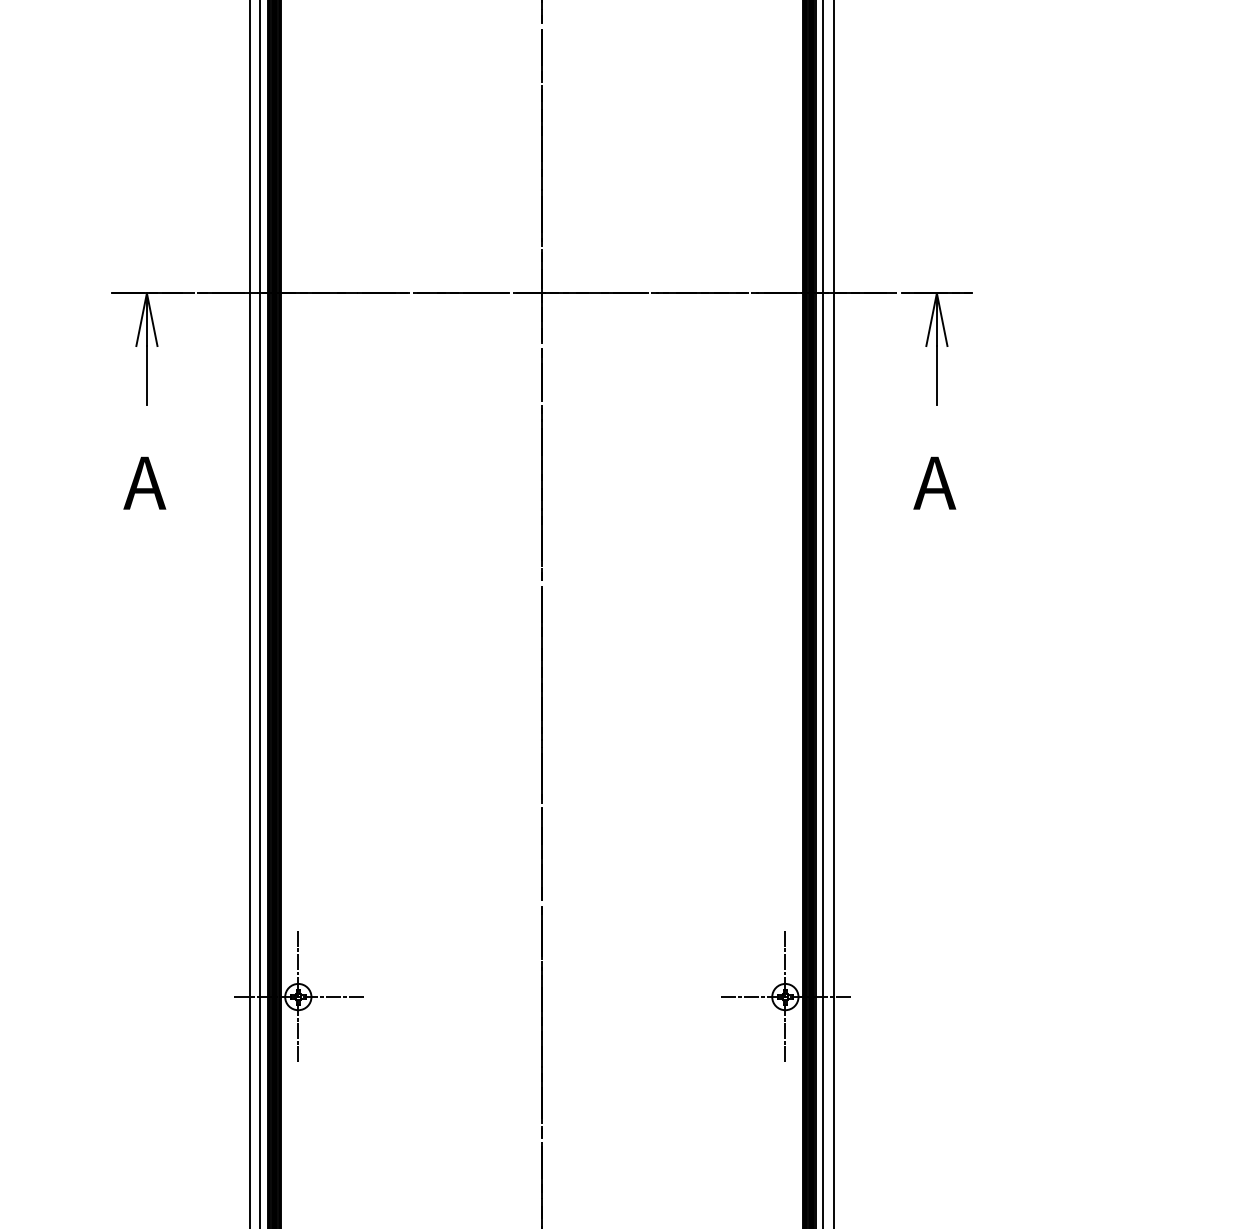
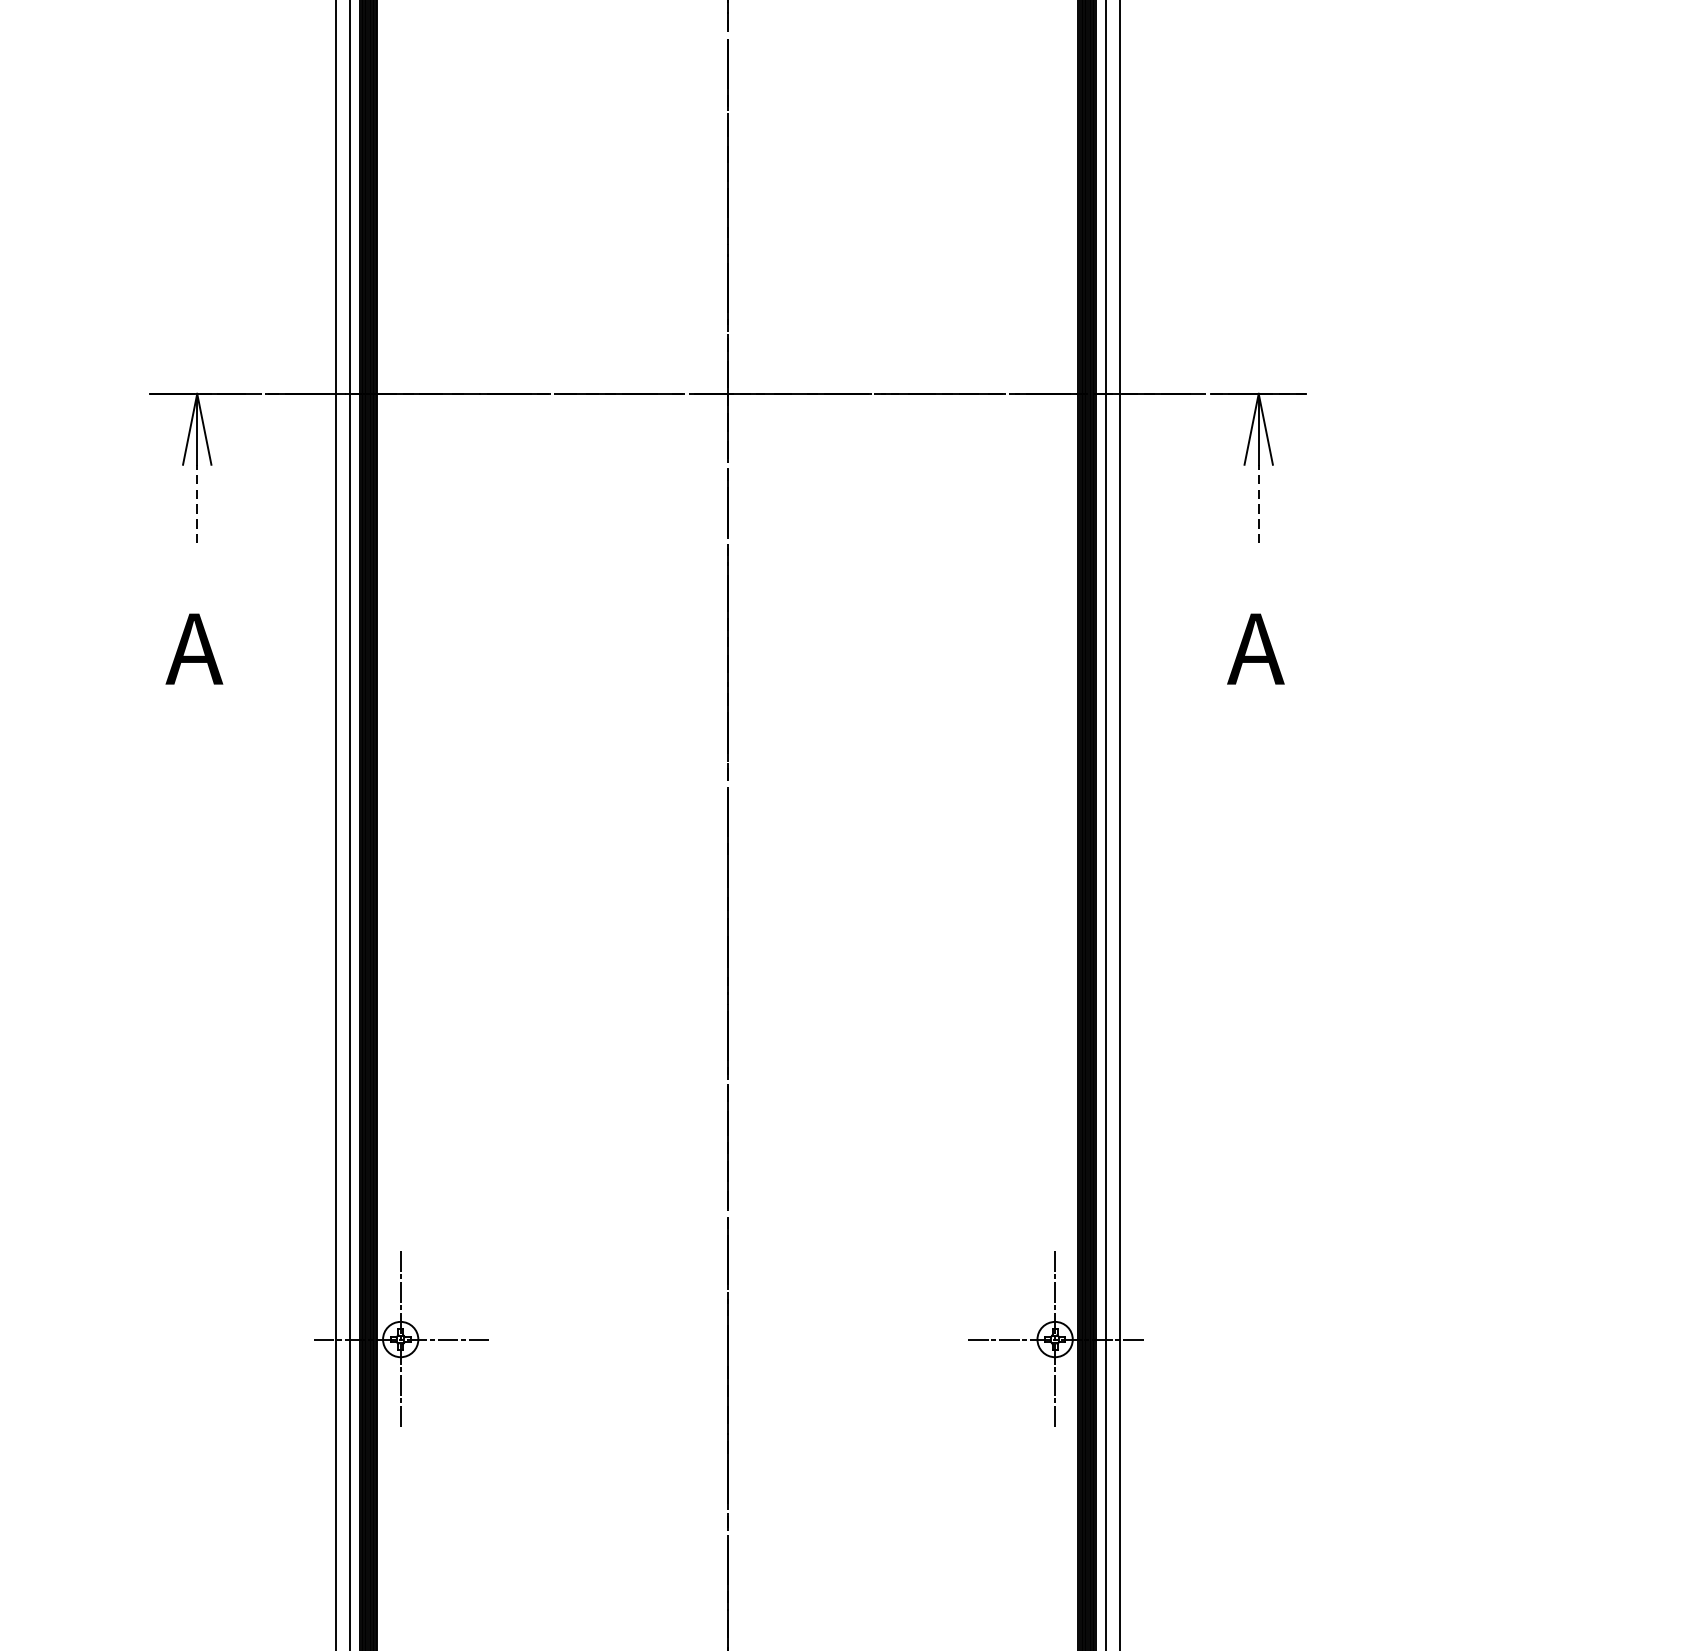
line: (146, 374) -> (196, 503), solid -> dashed
line: (936, 374) -> (1258, 503), solid -> dashed

